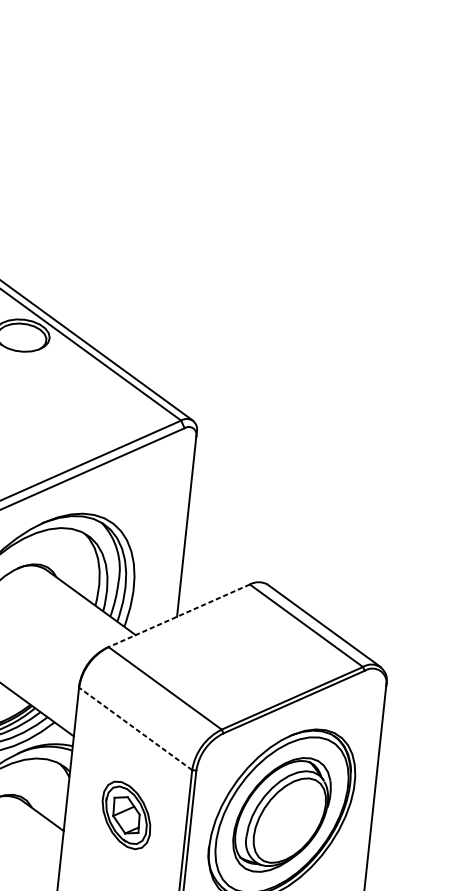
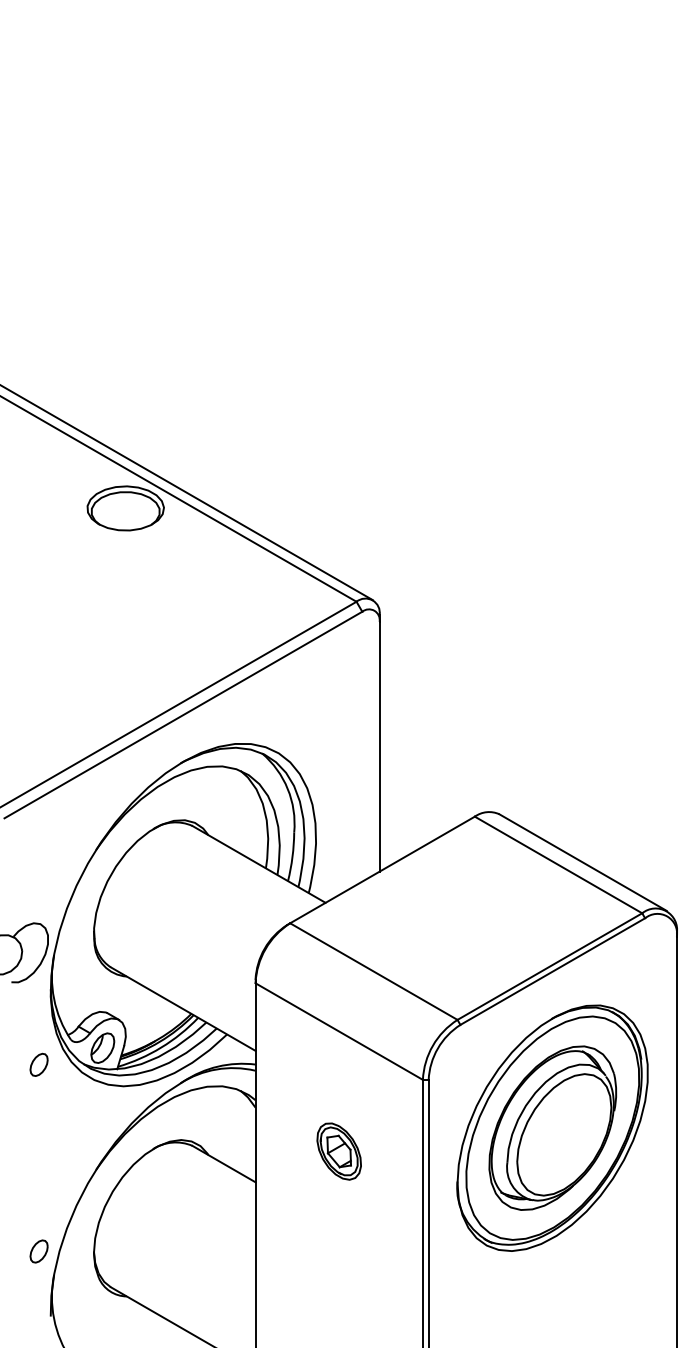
line: (179, 615) -> (382, 869), dashed -> solid
line: (135, 728) -> (339, 1031), dashed -> solid
part: (125, 815) -> (338, 1151), size x0.62

